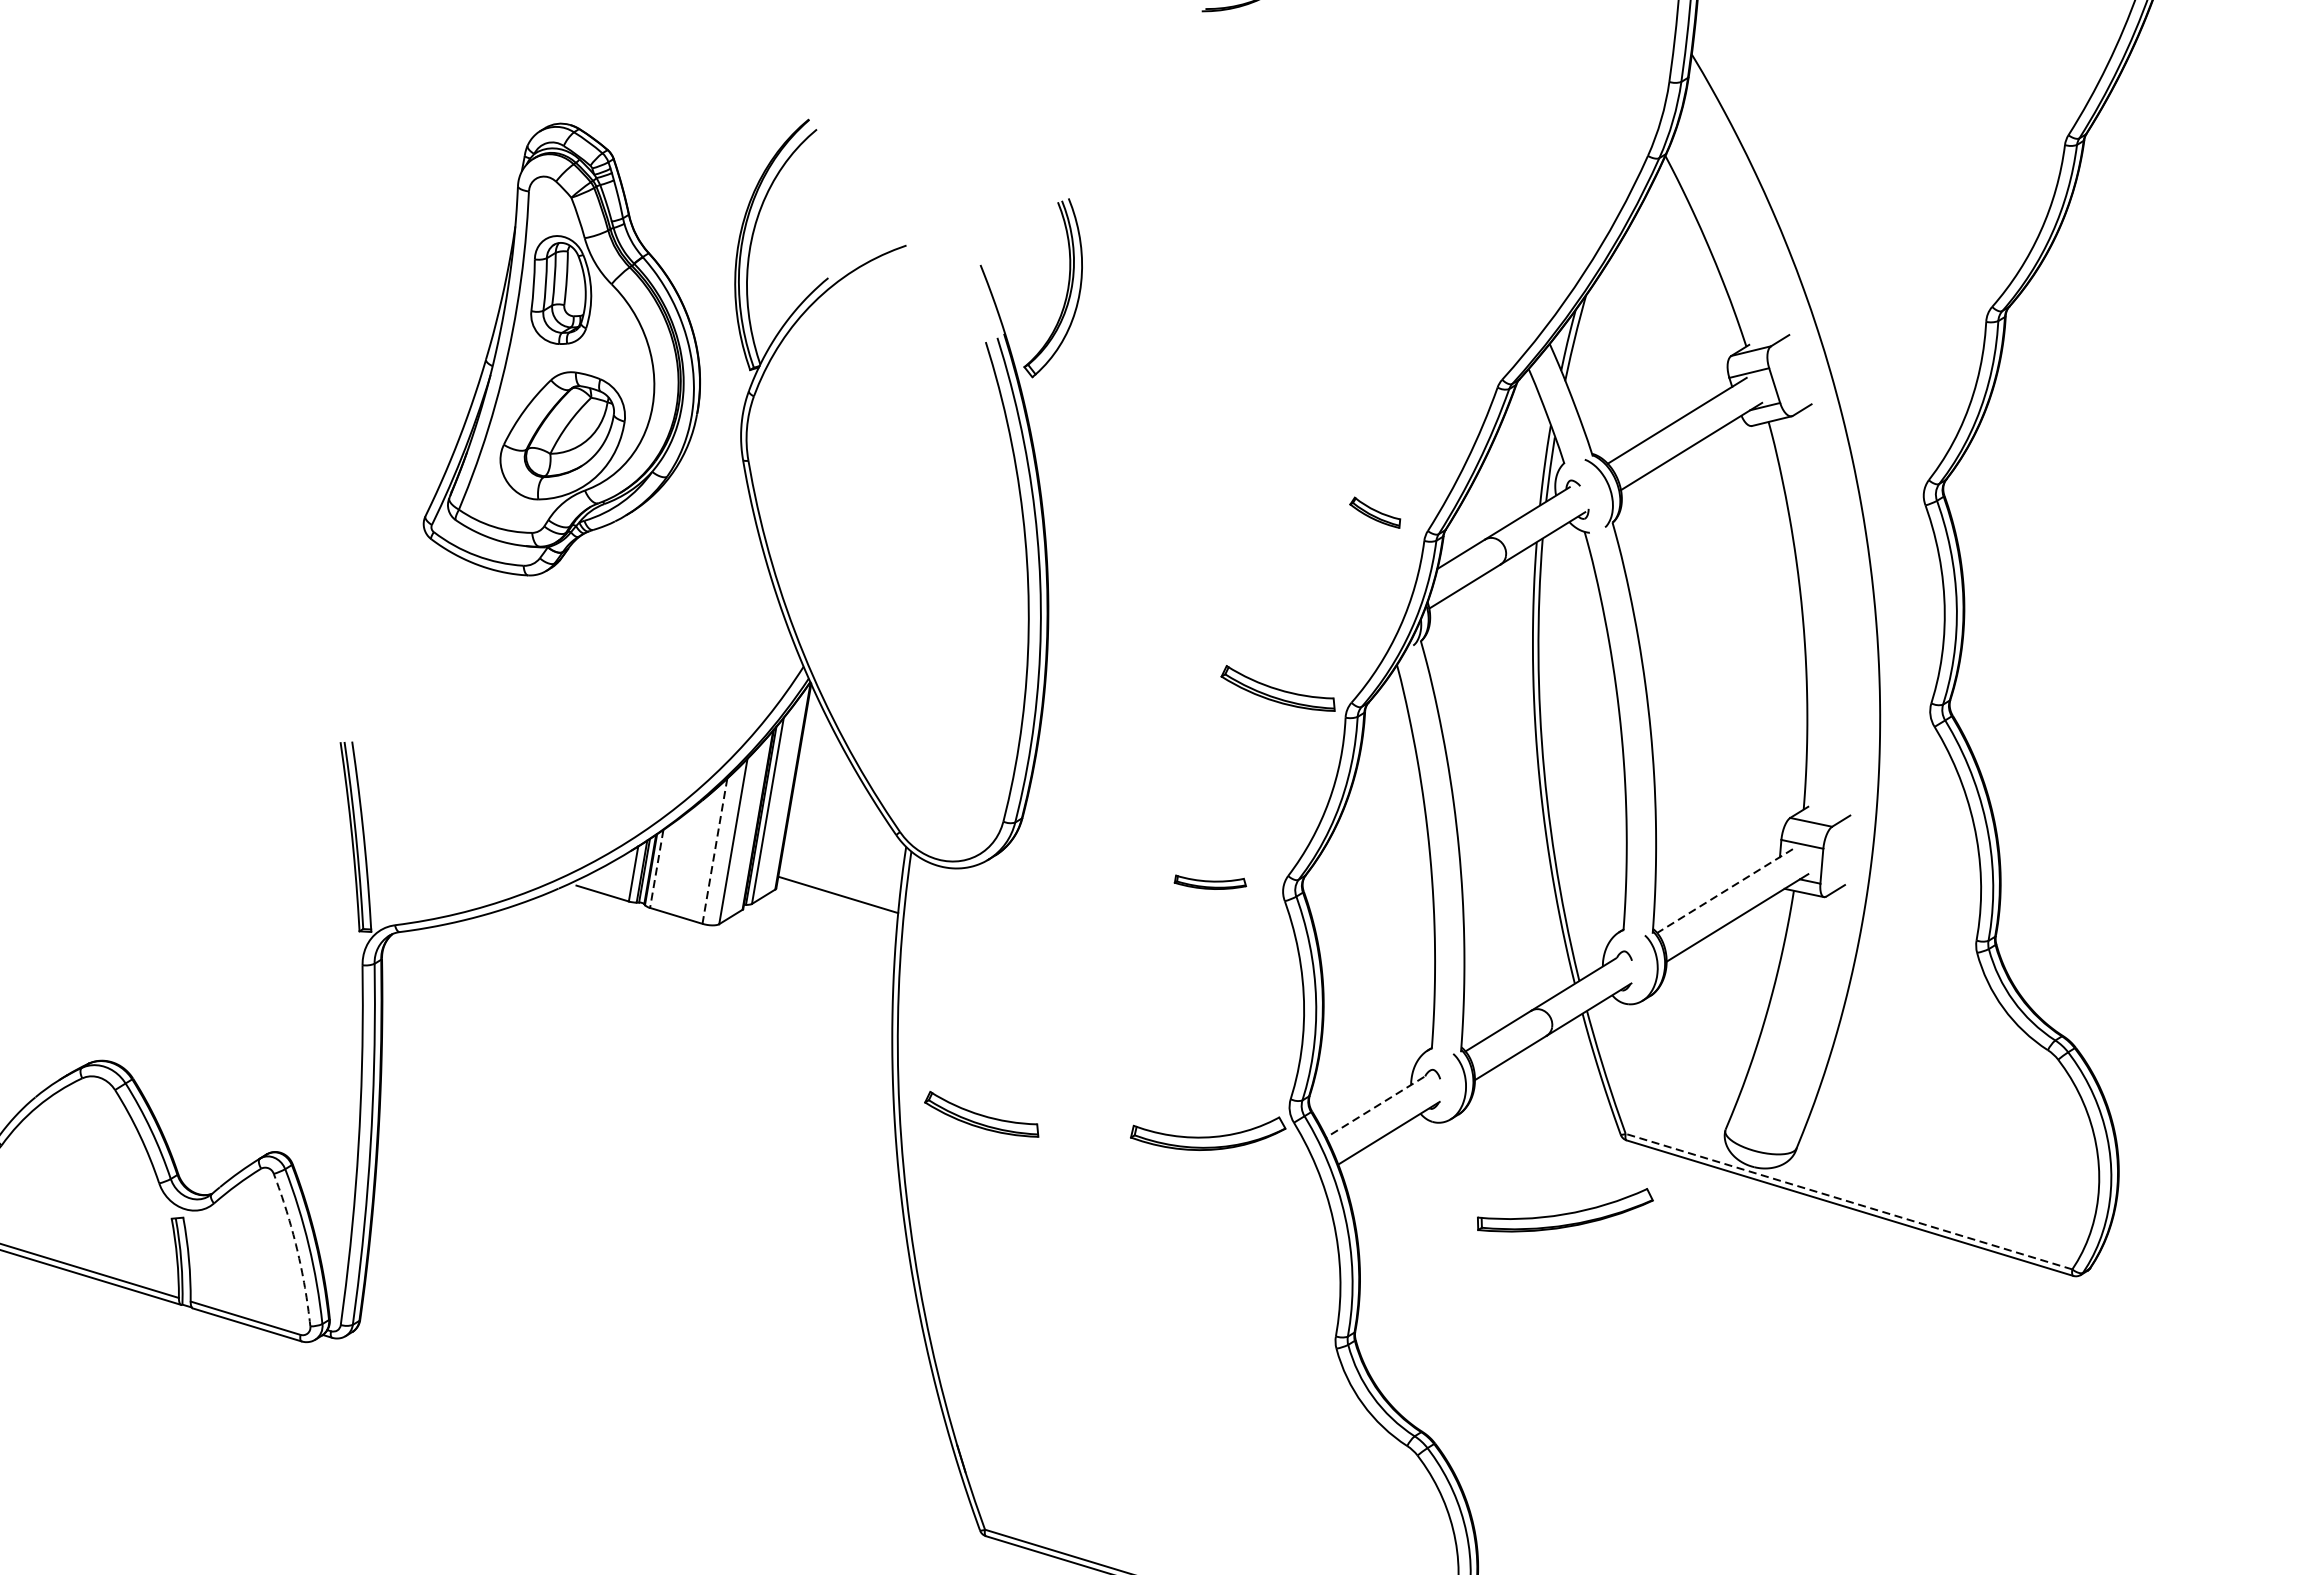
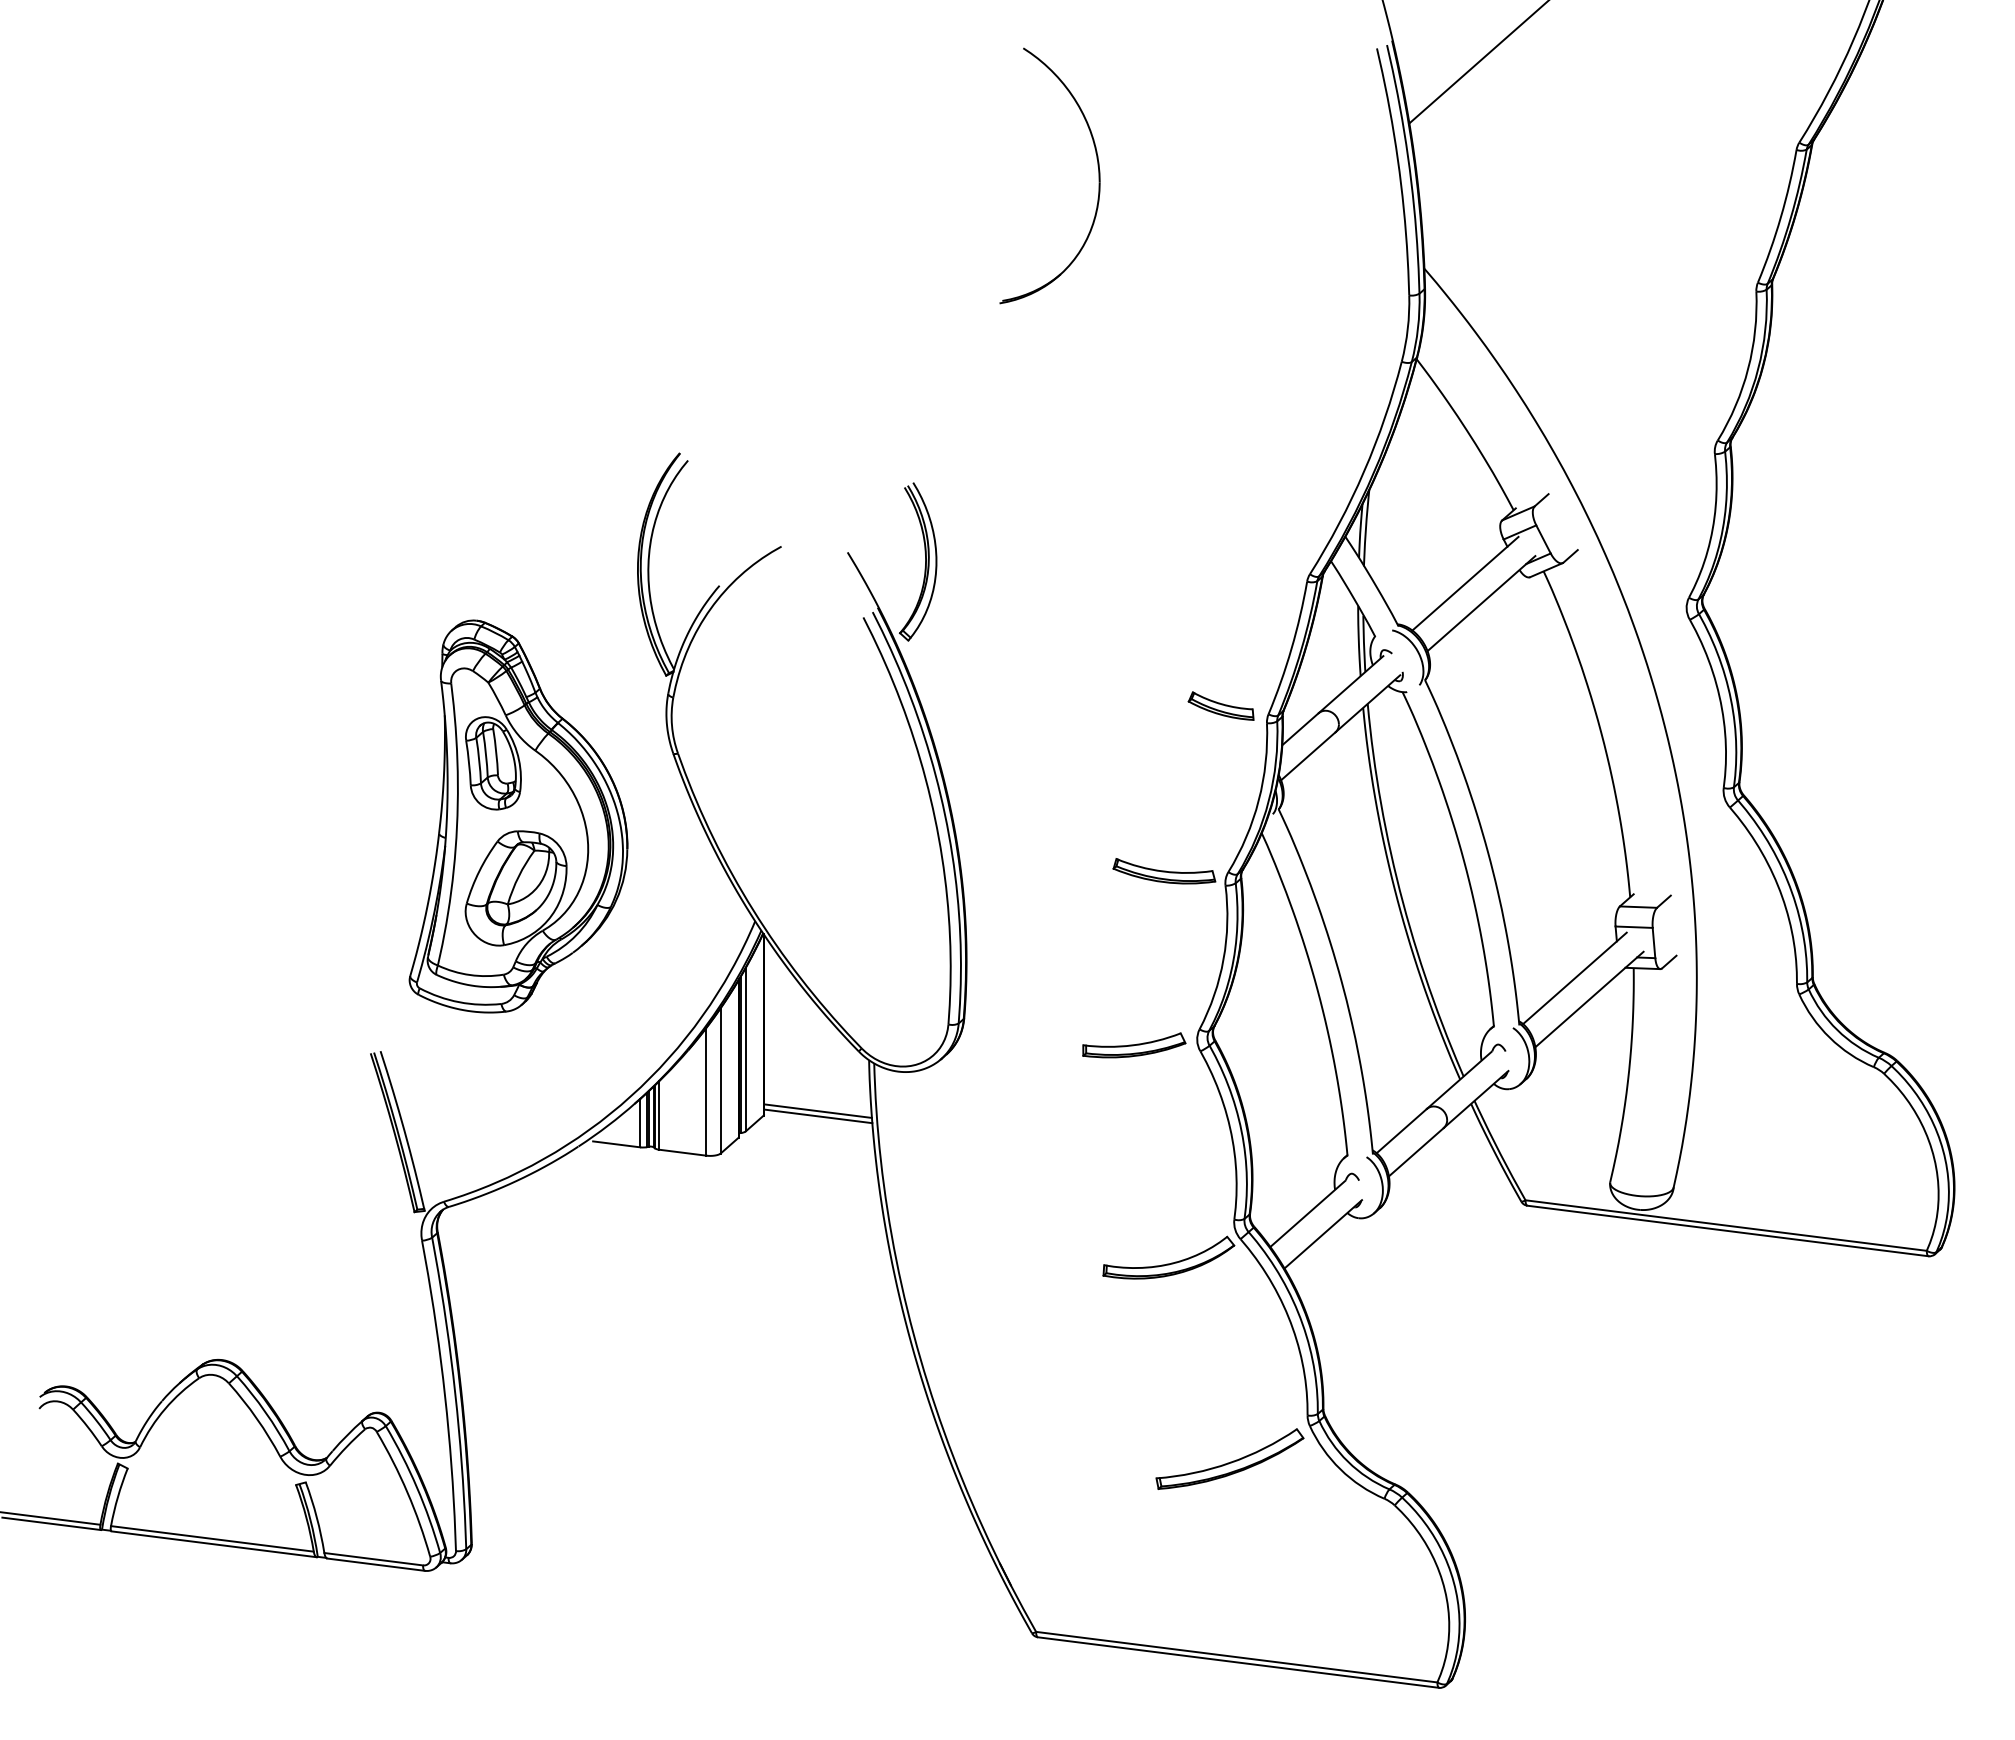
part: (579, 355) -> (518, 816), moved
part: (1374, 511) -> (1220, 705), size x1.43
line: (715, 850) -> (706, 1091), dashed -> solid
line: (657, 869) -> (659, 1115), dashed -> solid
part: (1210, 881) -> (1134, 1045), size x1.67
line: (1724, 891) -> (1574, 978), dashed -> solid
line: (837, 901) -> (818, 1116), added
line: (1374, 1107) -> (1307, 1214), dashed -> solid
part: (982, 1115) -> (973, 1278), removed
line: (1848, 1201) -> (1725, 1225), dashed -> solid
part: (1564, 1209) -> (1229, 1458), moved
arc: (297, 1248) -> (407, 1492), dashed -> solid

